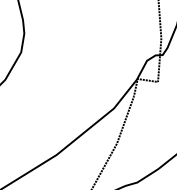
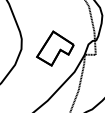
part: (84, 59) -> (55, 48), added

